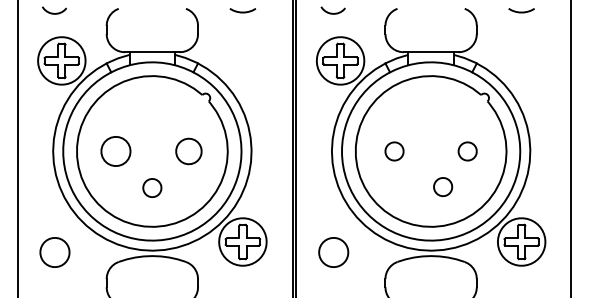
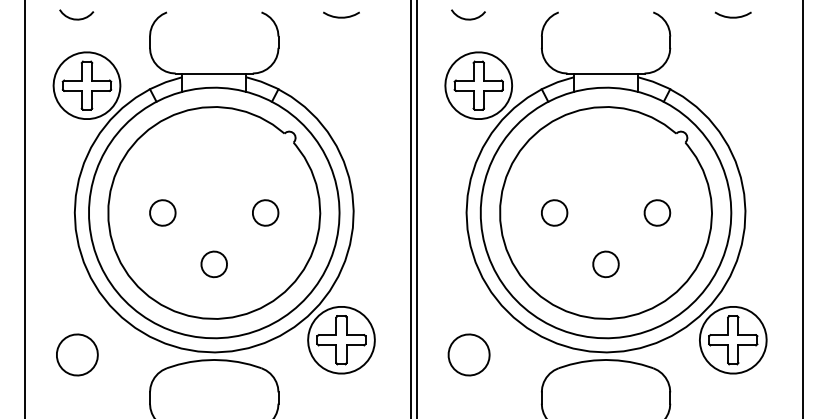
part: (115, 151) -> (162, 213), size x0.62
part: (188, 151) -> (265, 213), size x0.71
part: (443, 187) -> (606, 265), moved

